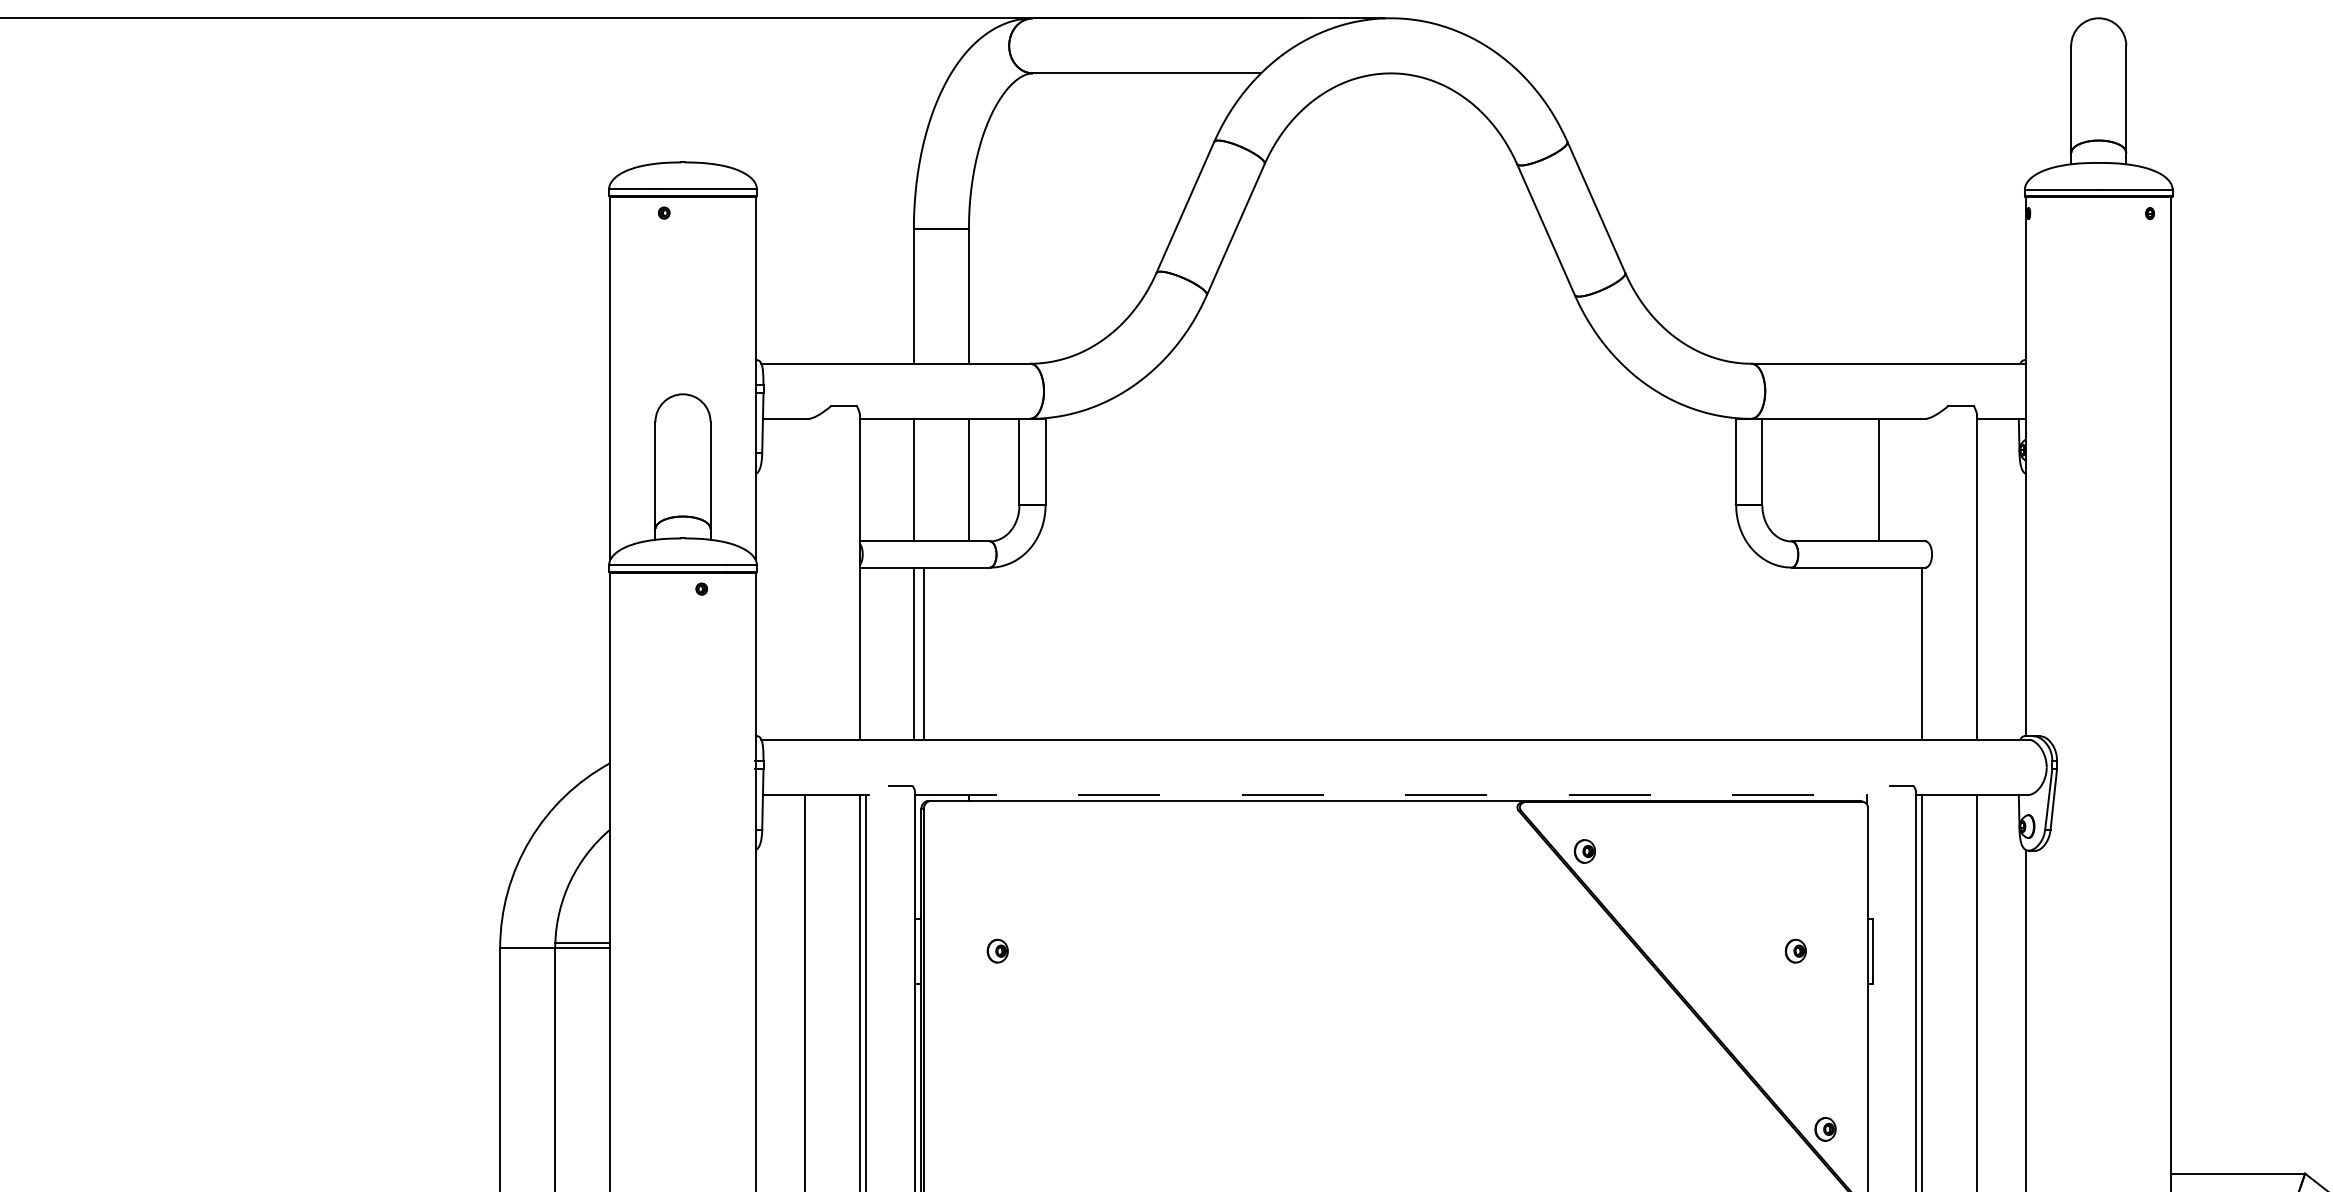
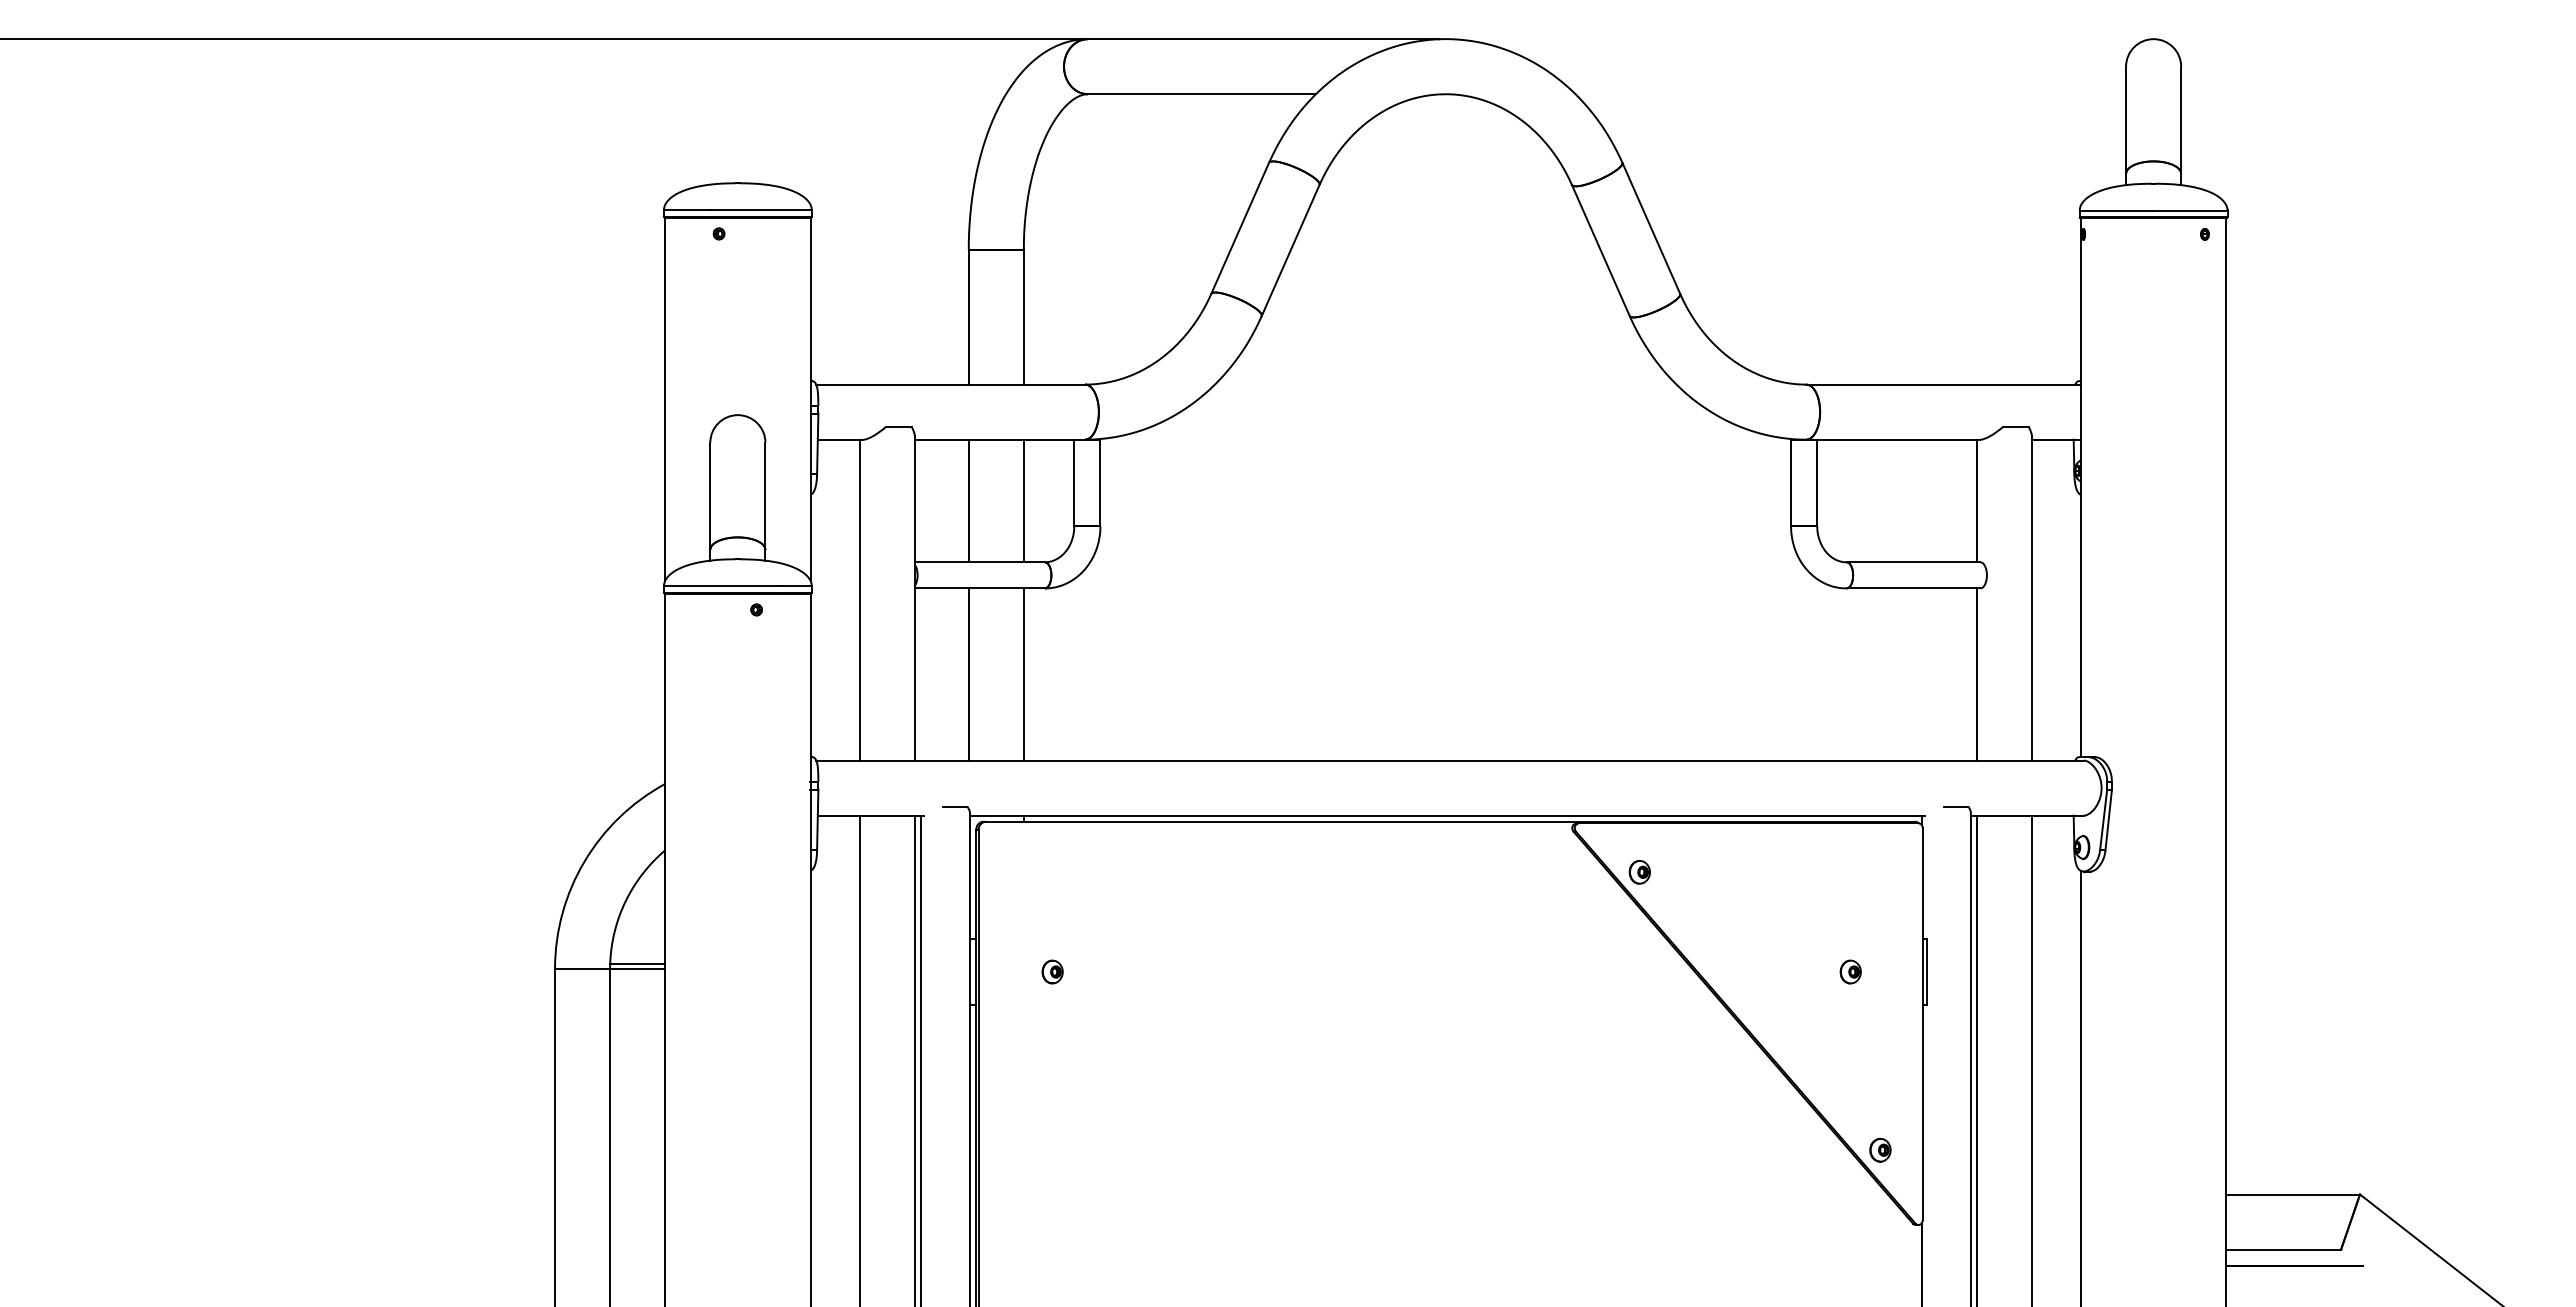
line: (1878, 479) -> (1976, 500), moved
line: (804, 578) -> (859, 599), added
line: (923, 653) -> (1023, 674), moved
line: (1392, 794) -> (1447, 815), dashed -> solid

